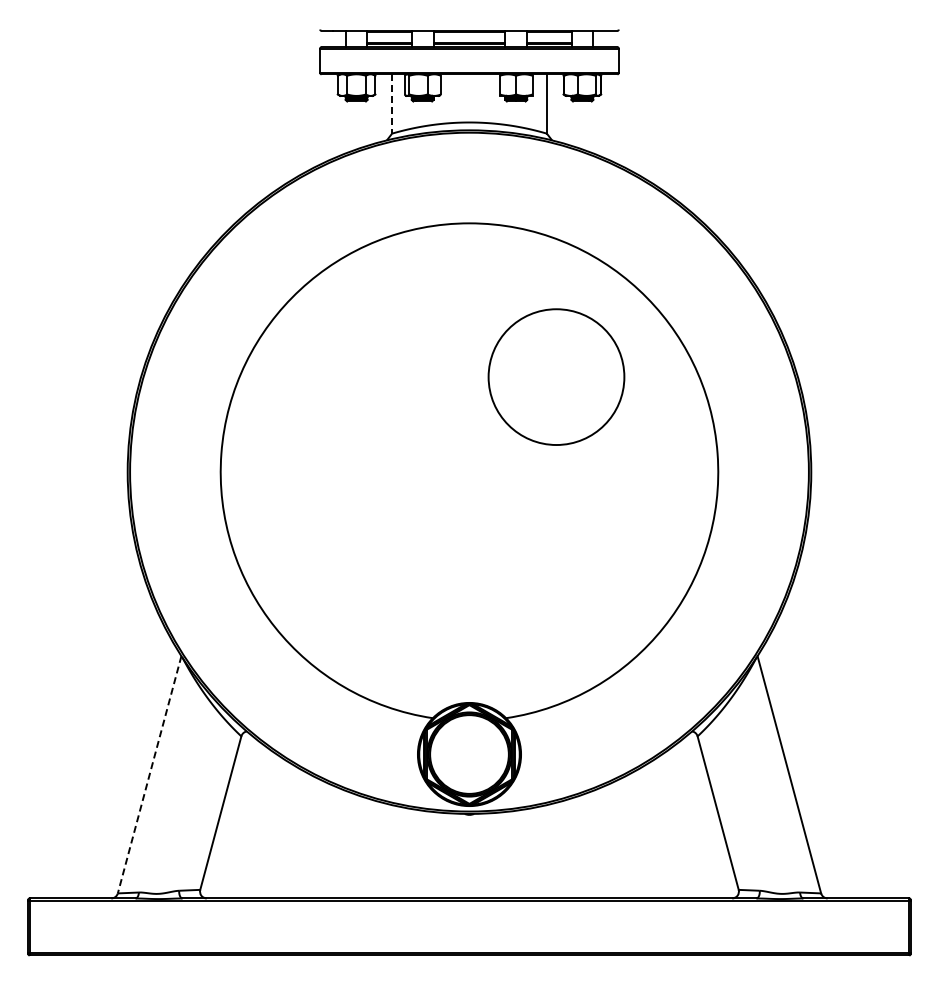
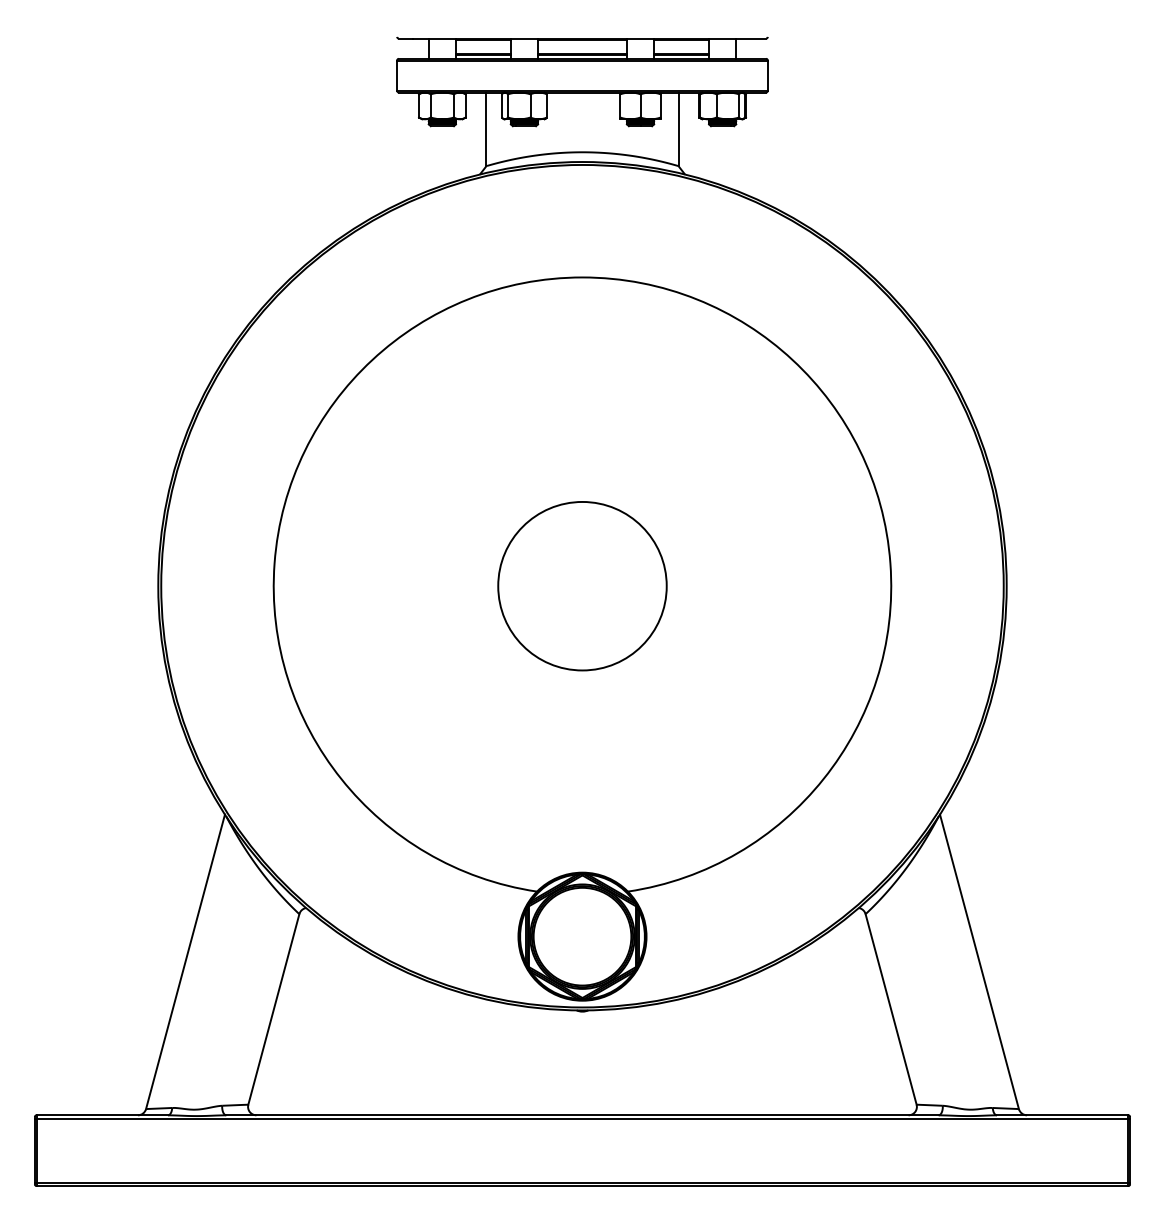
line: (392, 103) -> (486, 128), dashed -> solid
circle: (556, 376) -> (582, 585), moved
line: (149, 774) -> (185, 961), dashed -> solid

